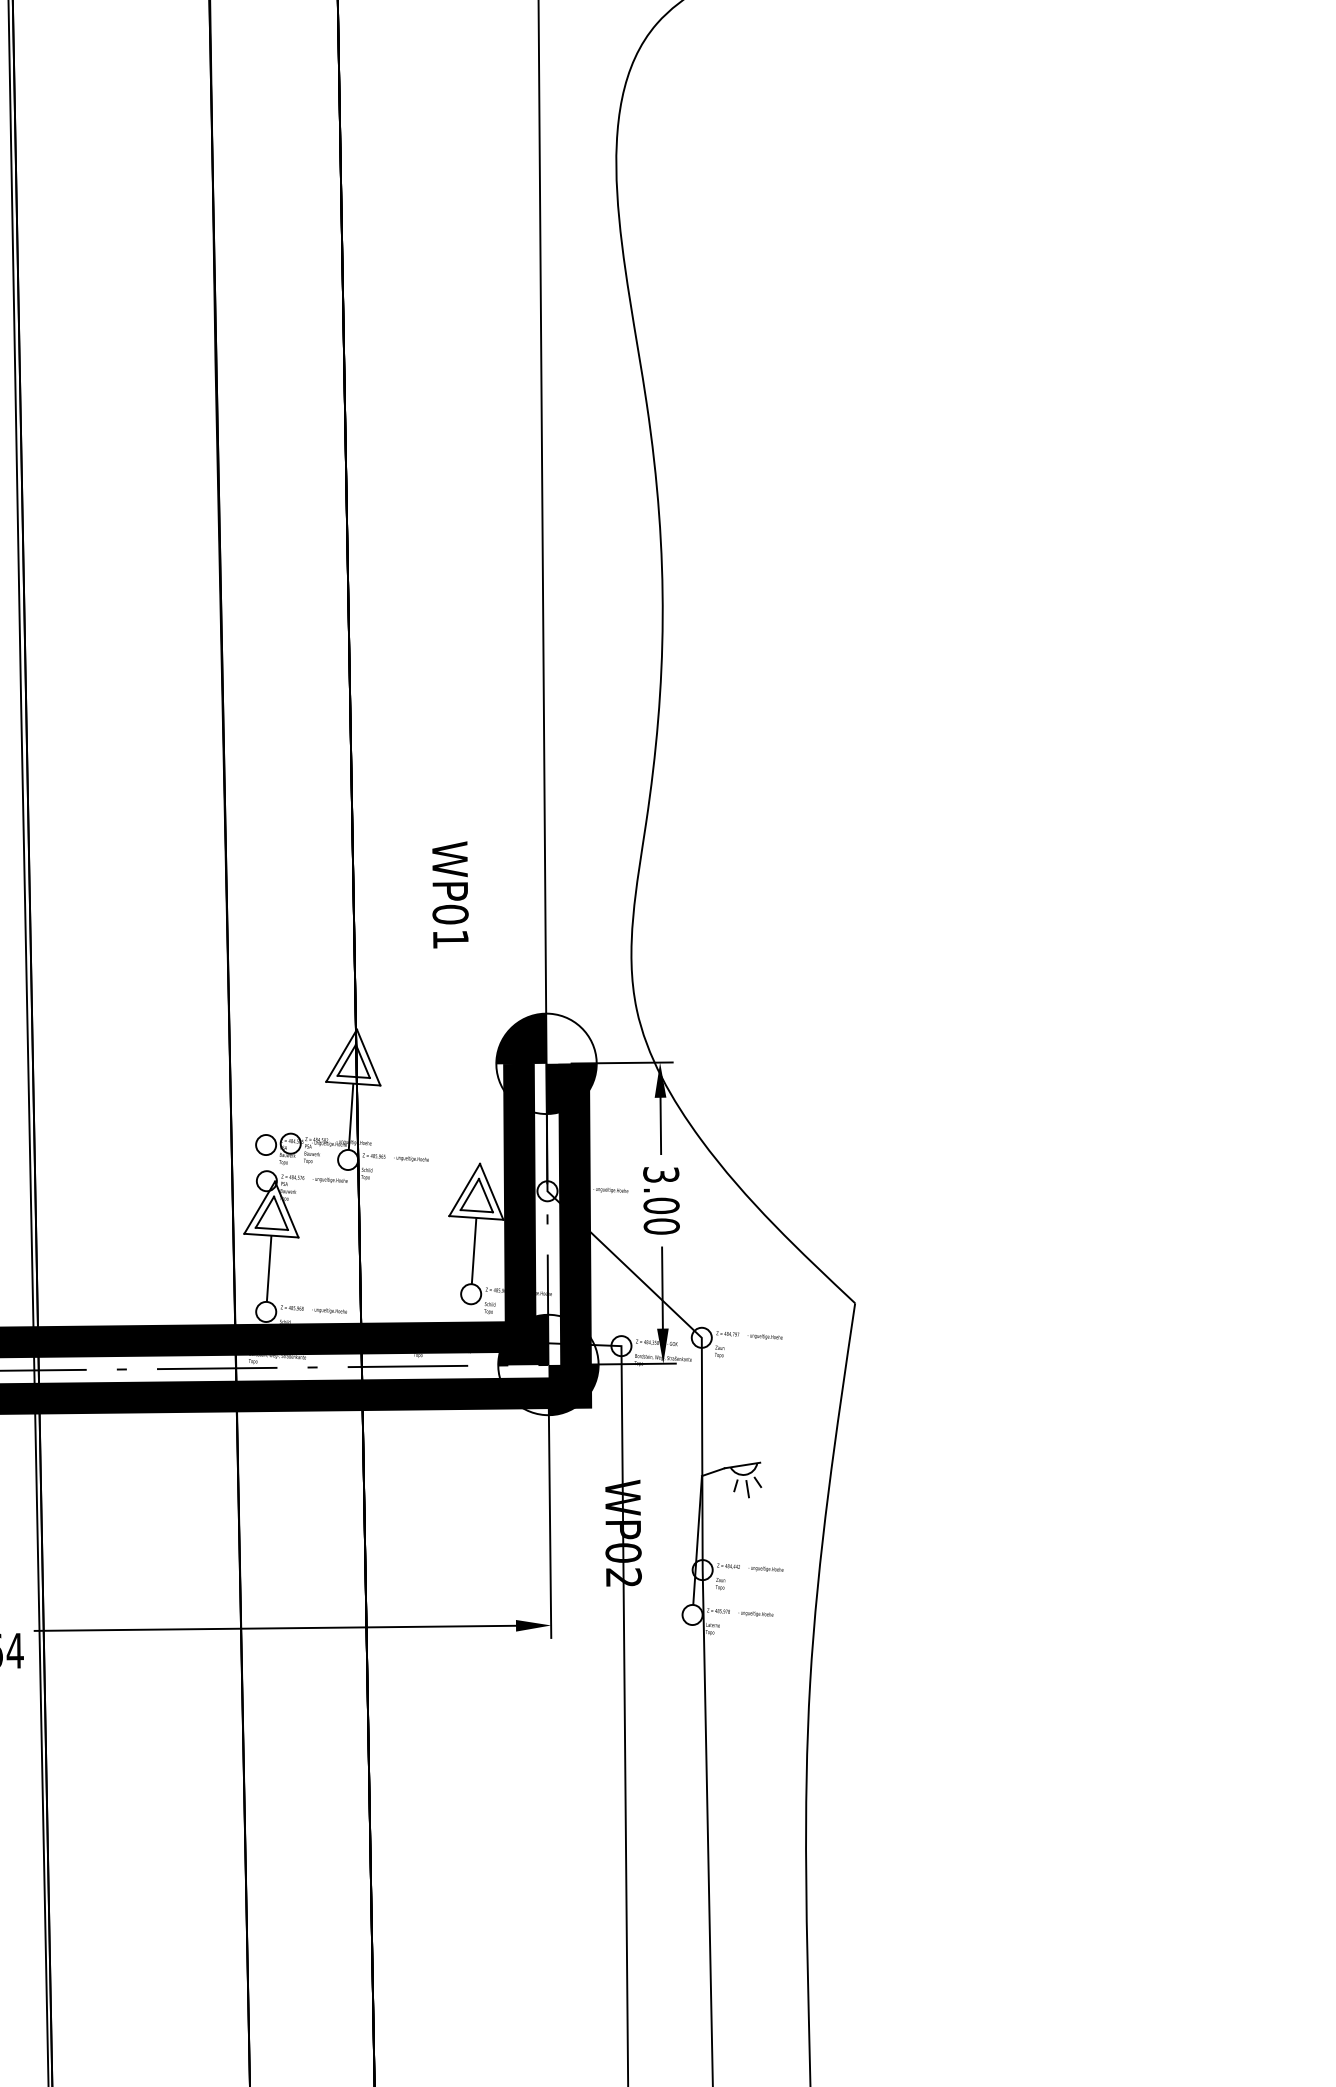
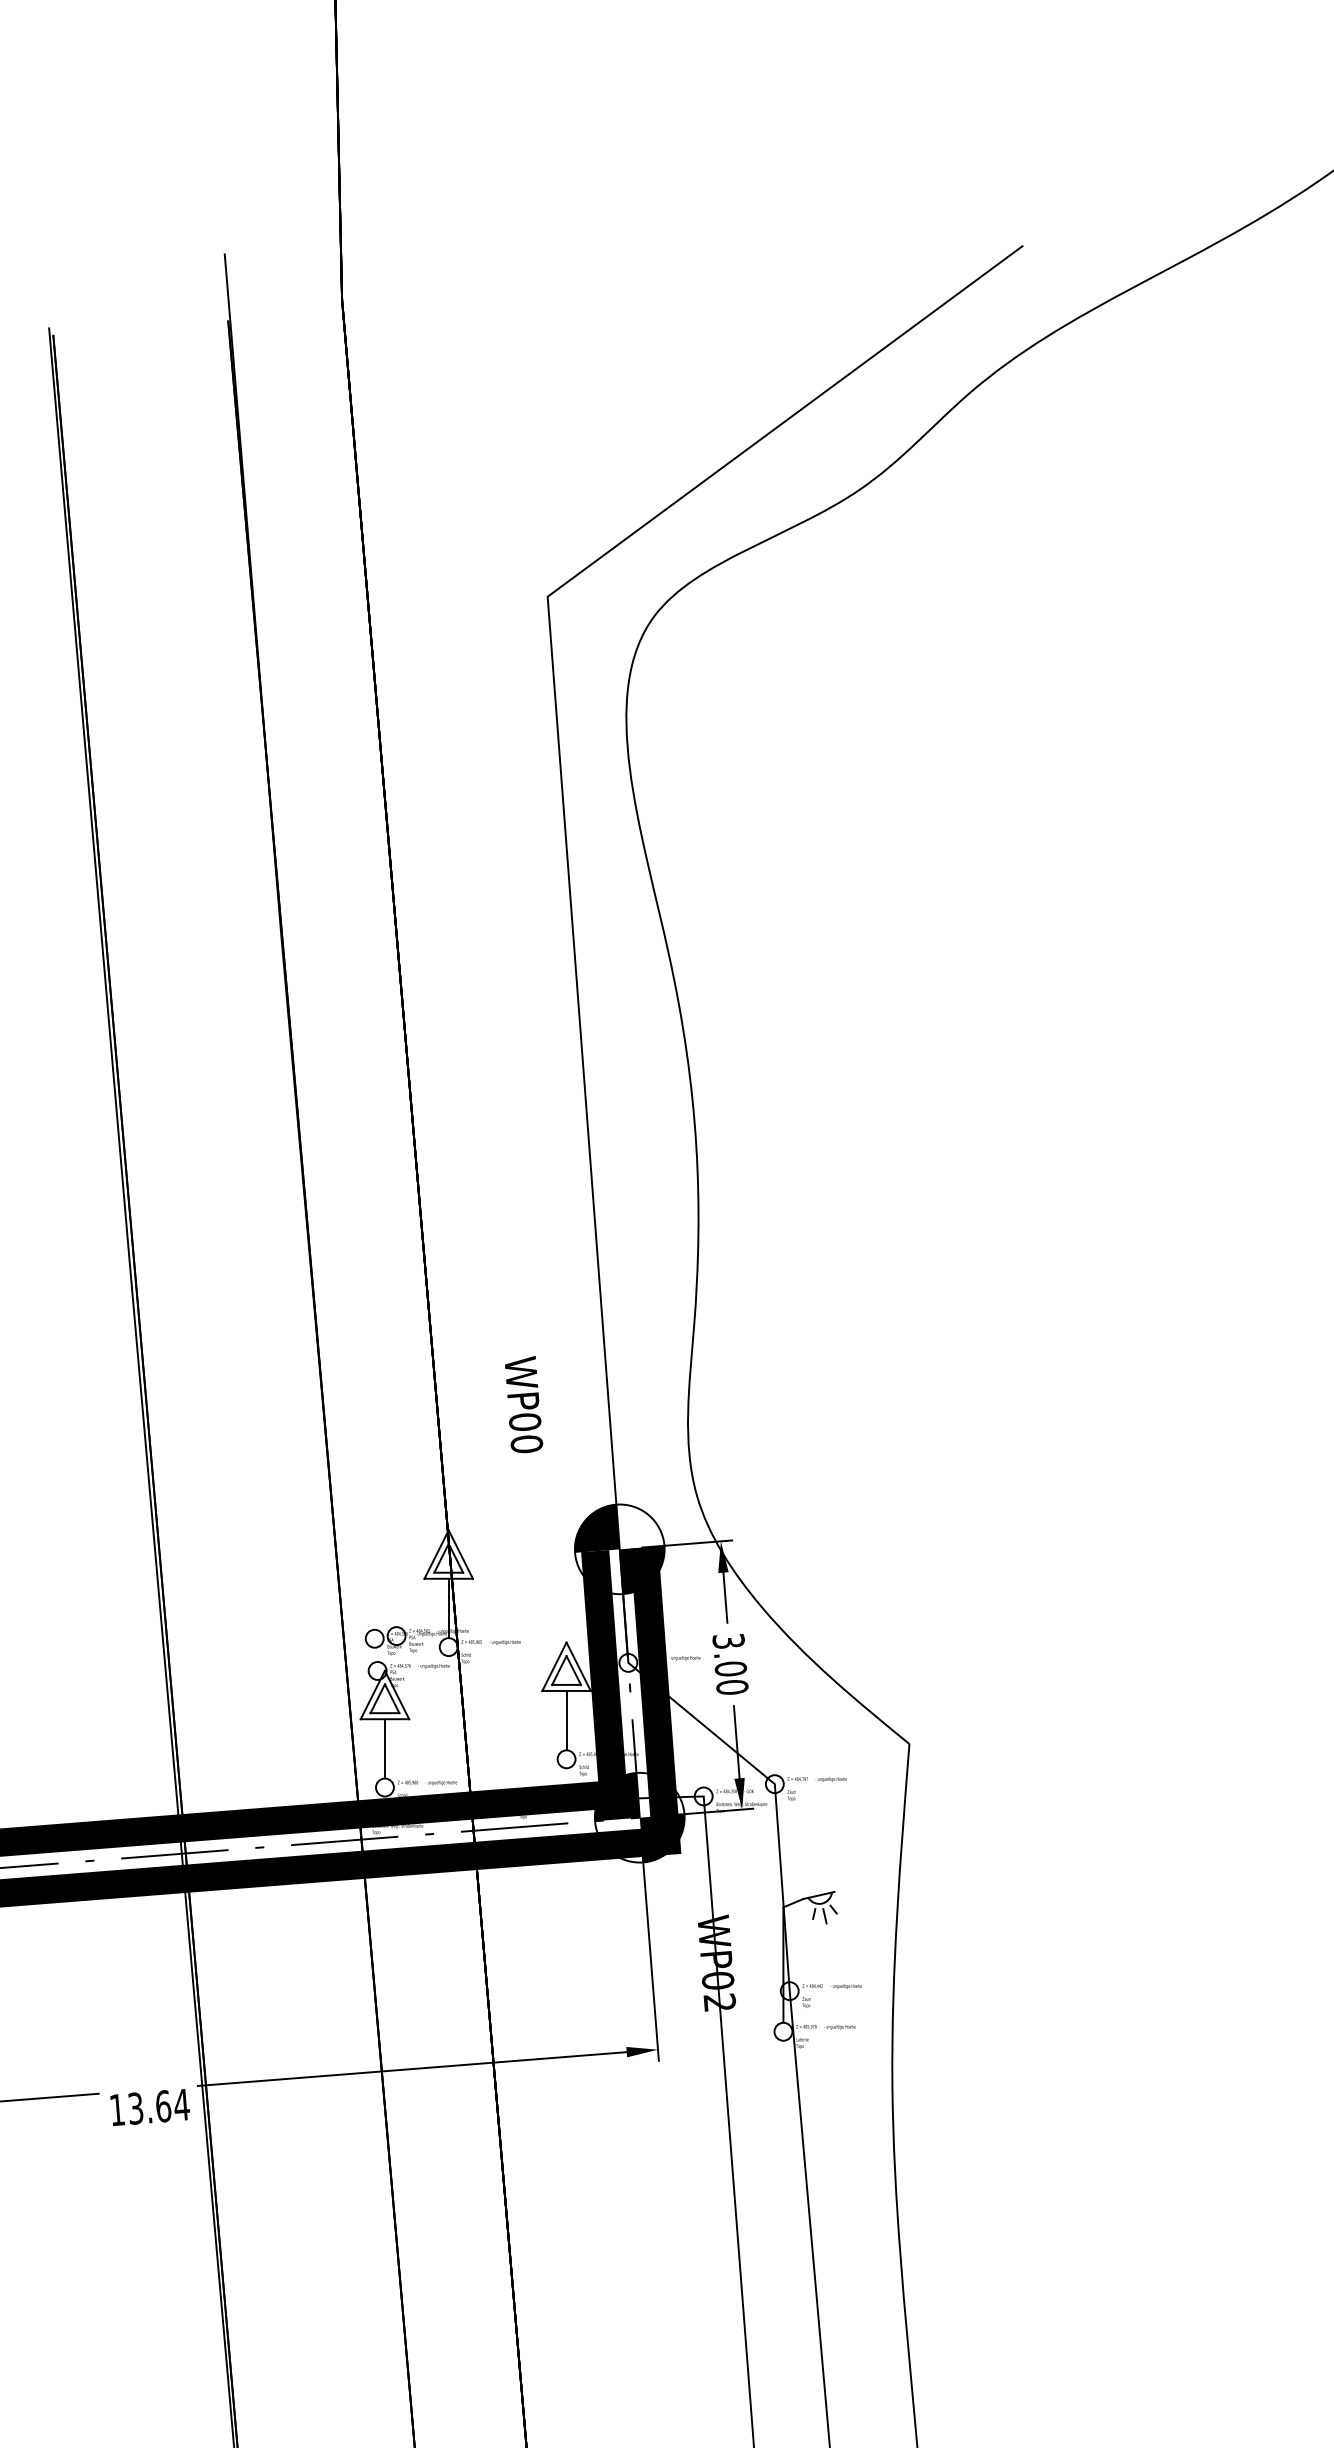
text: (450, 939) -> (526, 1444), WP01 -> WP00

